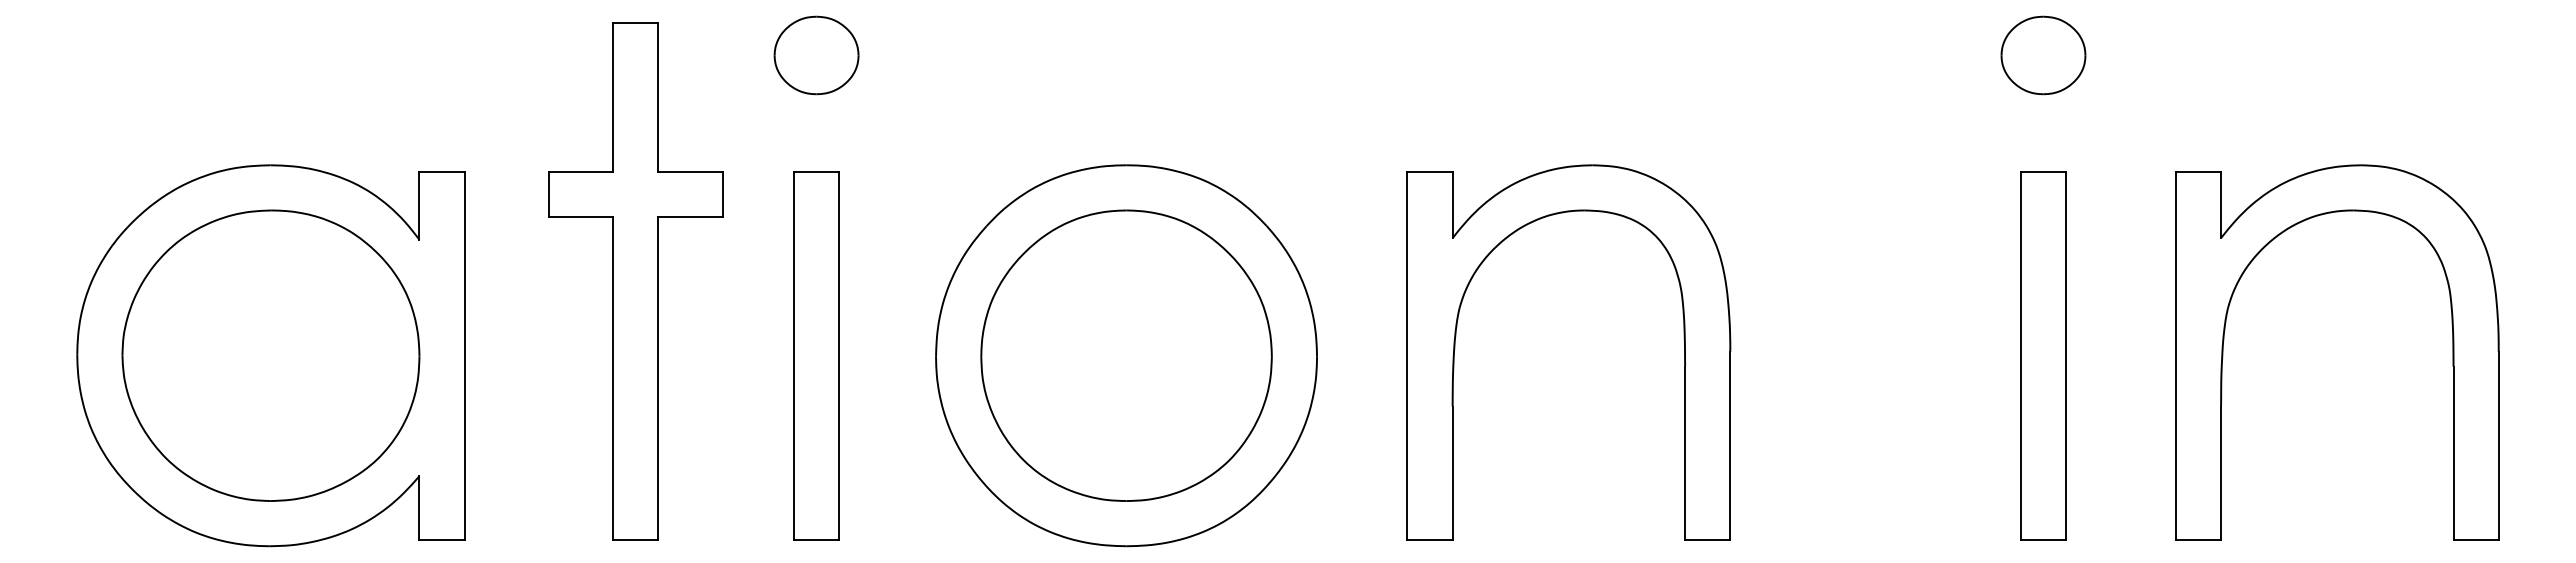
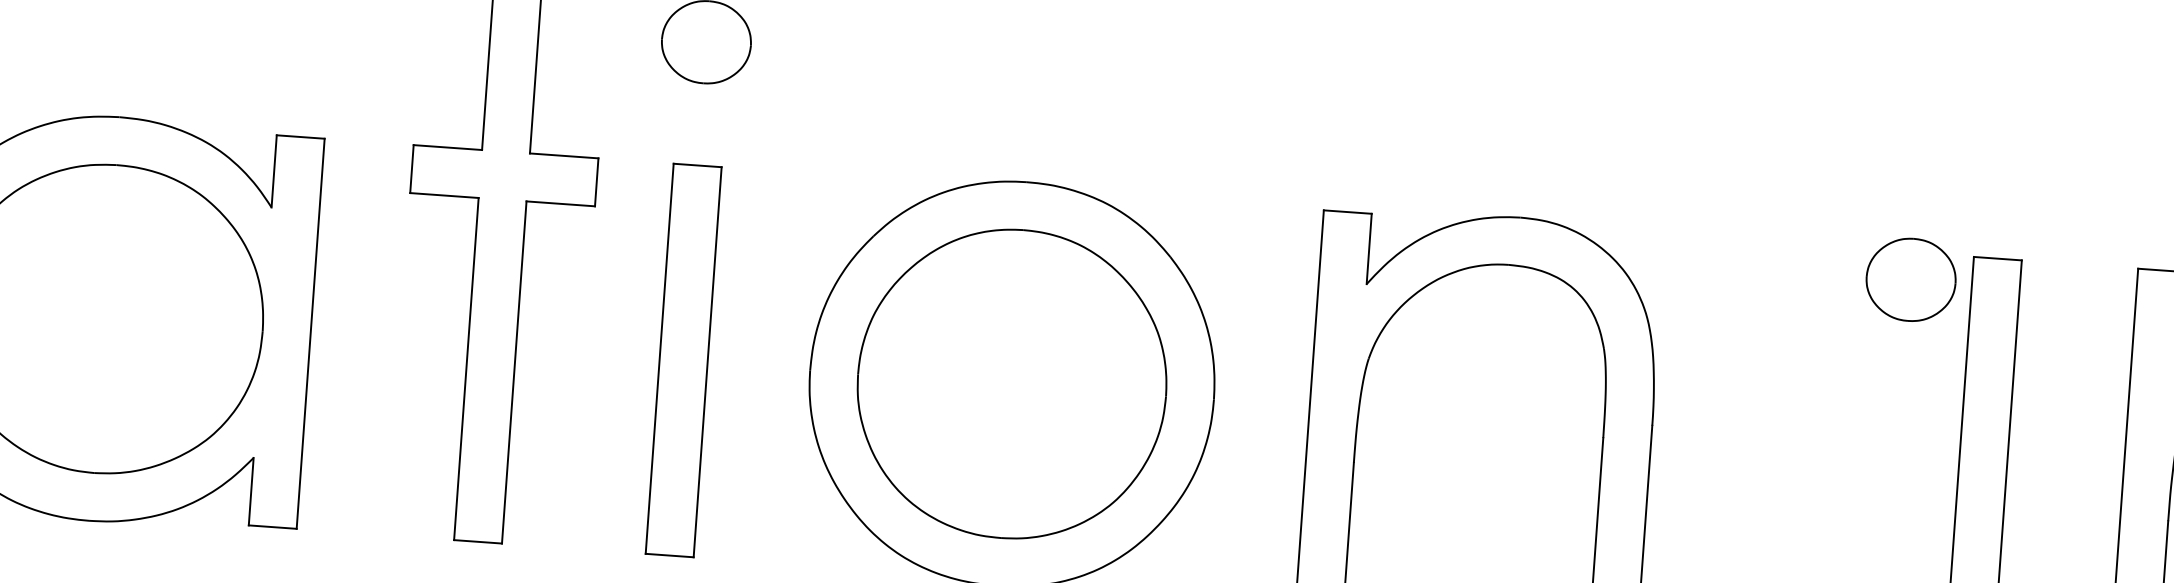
part: (2043, 55) -> (1911, 279), moved

